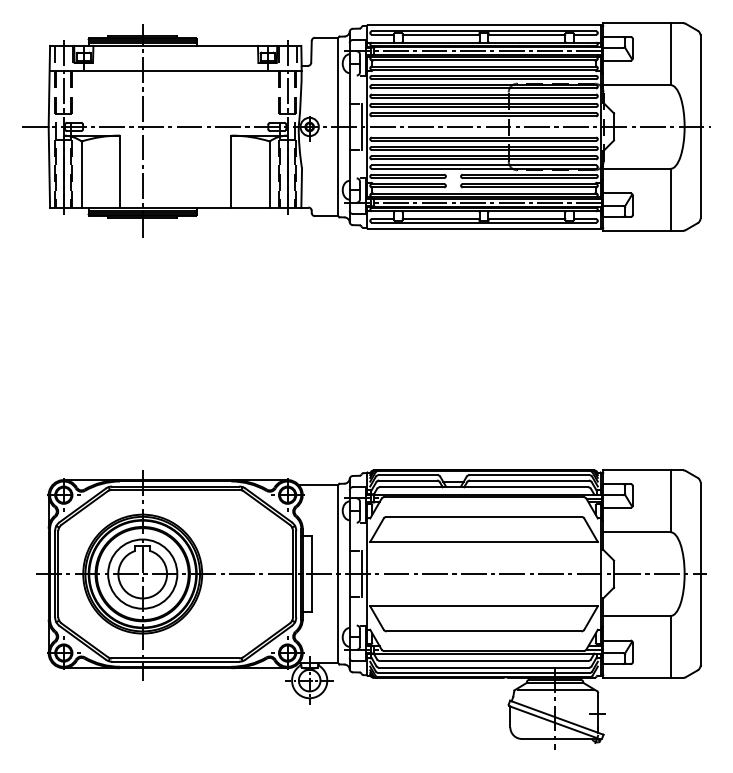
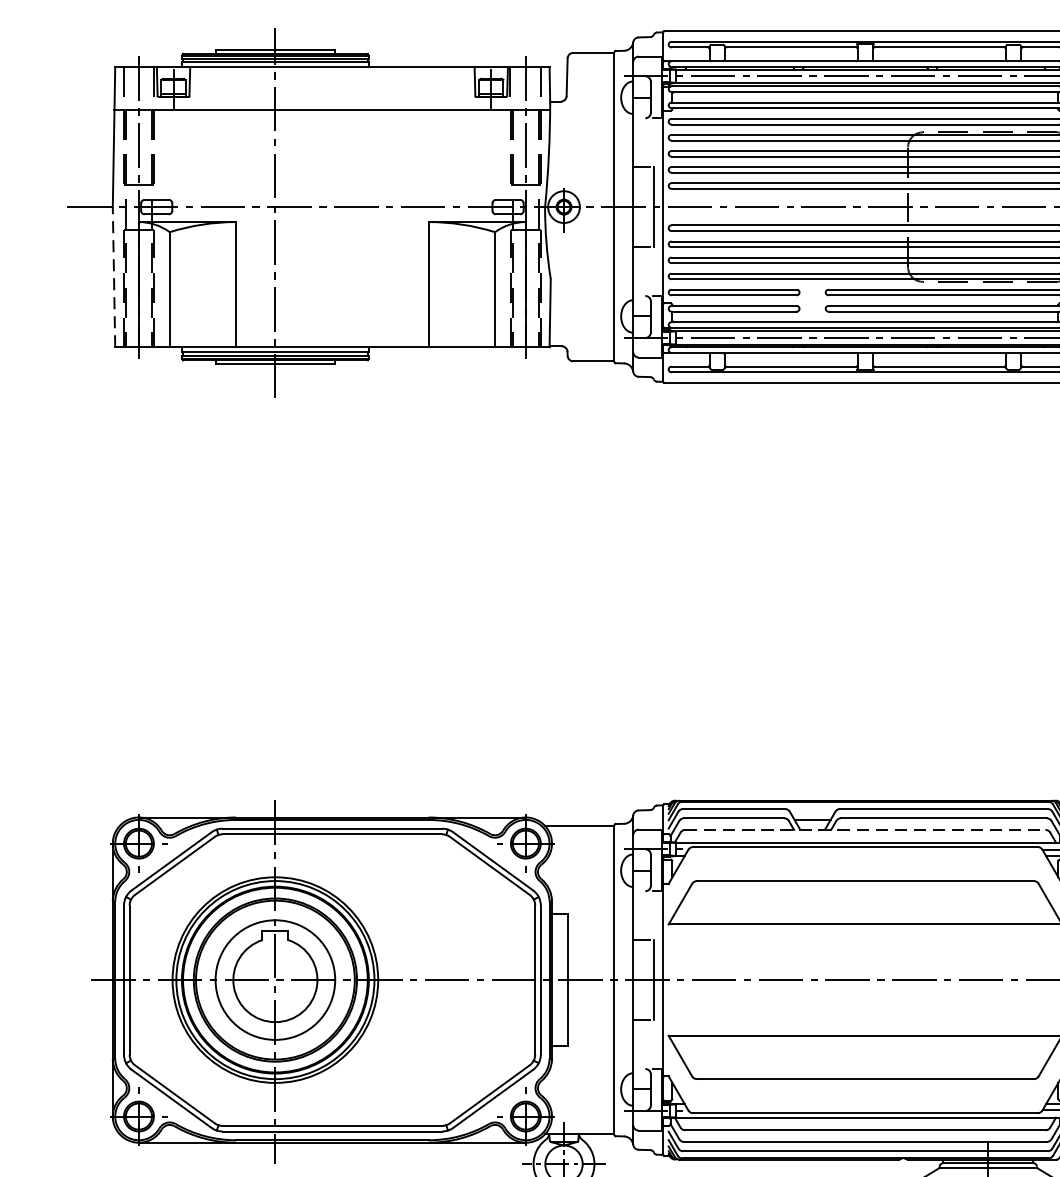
line: (49, 167) -> (114, 277), solid -> dashed
line: (484, 487) -> (866, 830), solid -> dashed

